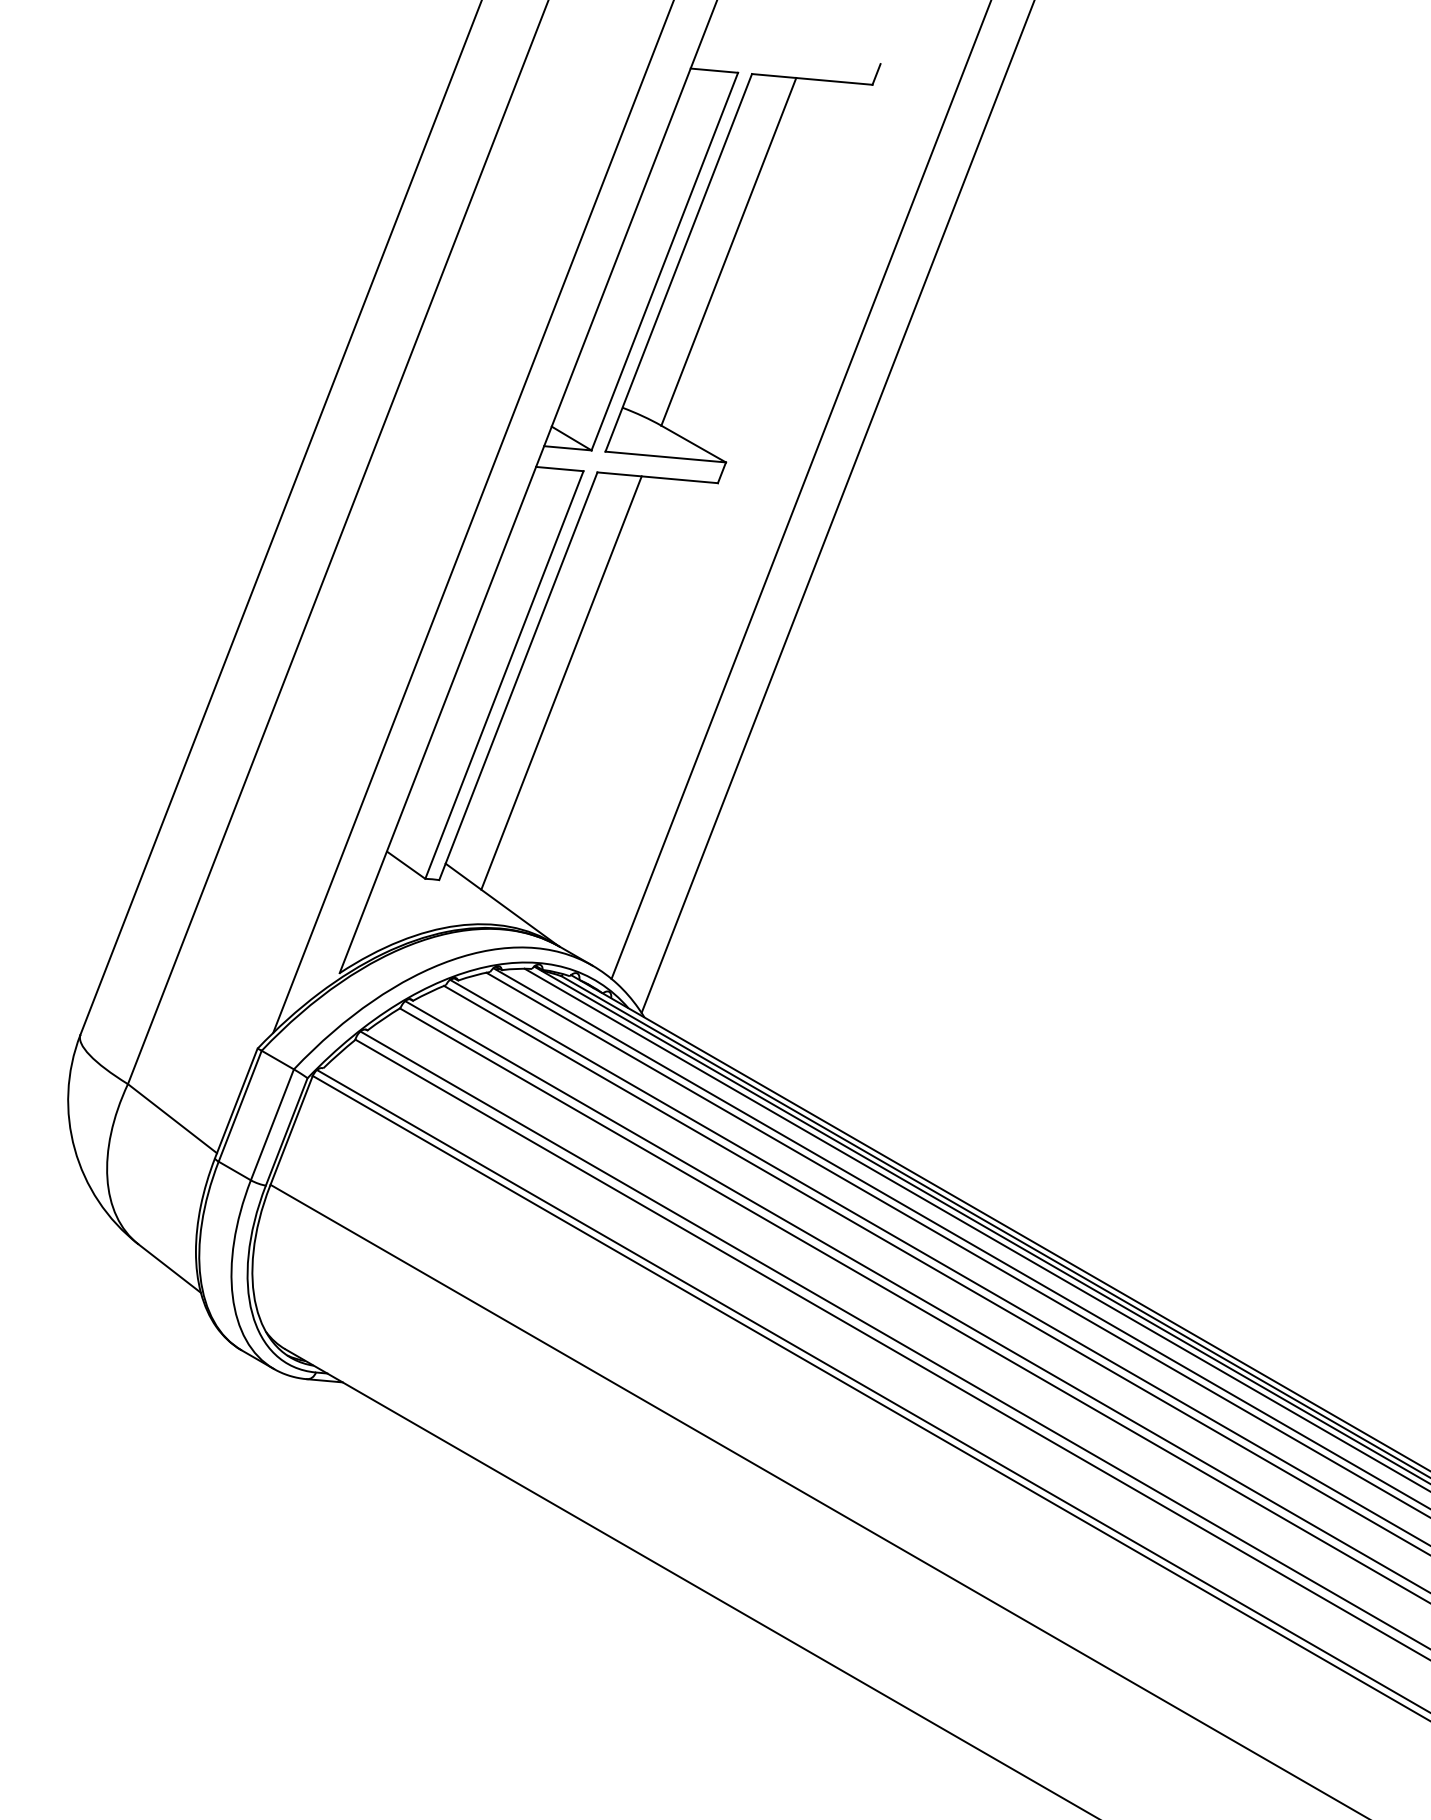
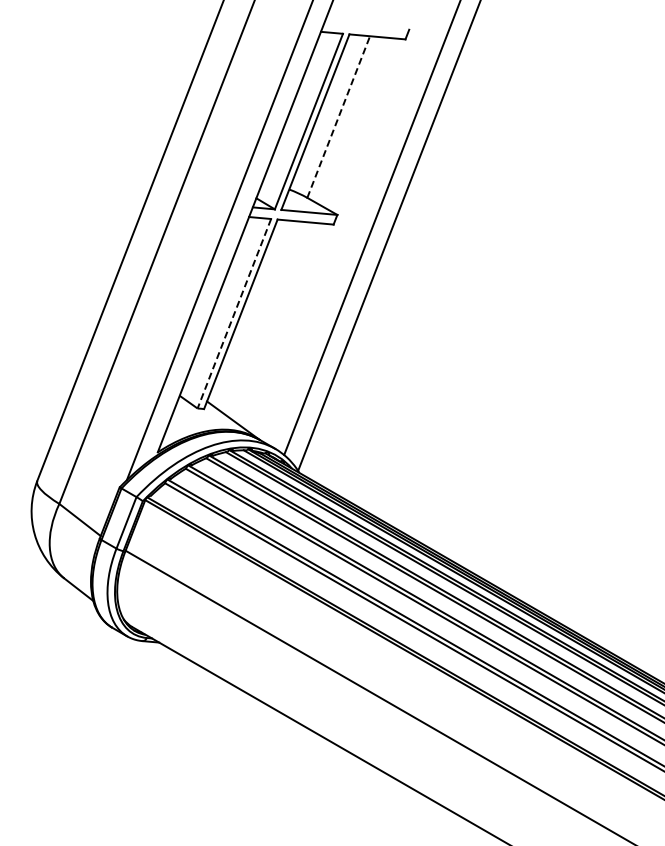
line: (728, 252) -> (338, 117), solid -> dashed
line: (504, 674) -> (234, 313), solid -> dashed
line: (560, 683) -> (260, 317), removed

